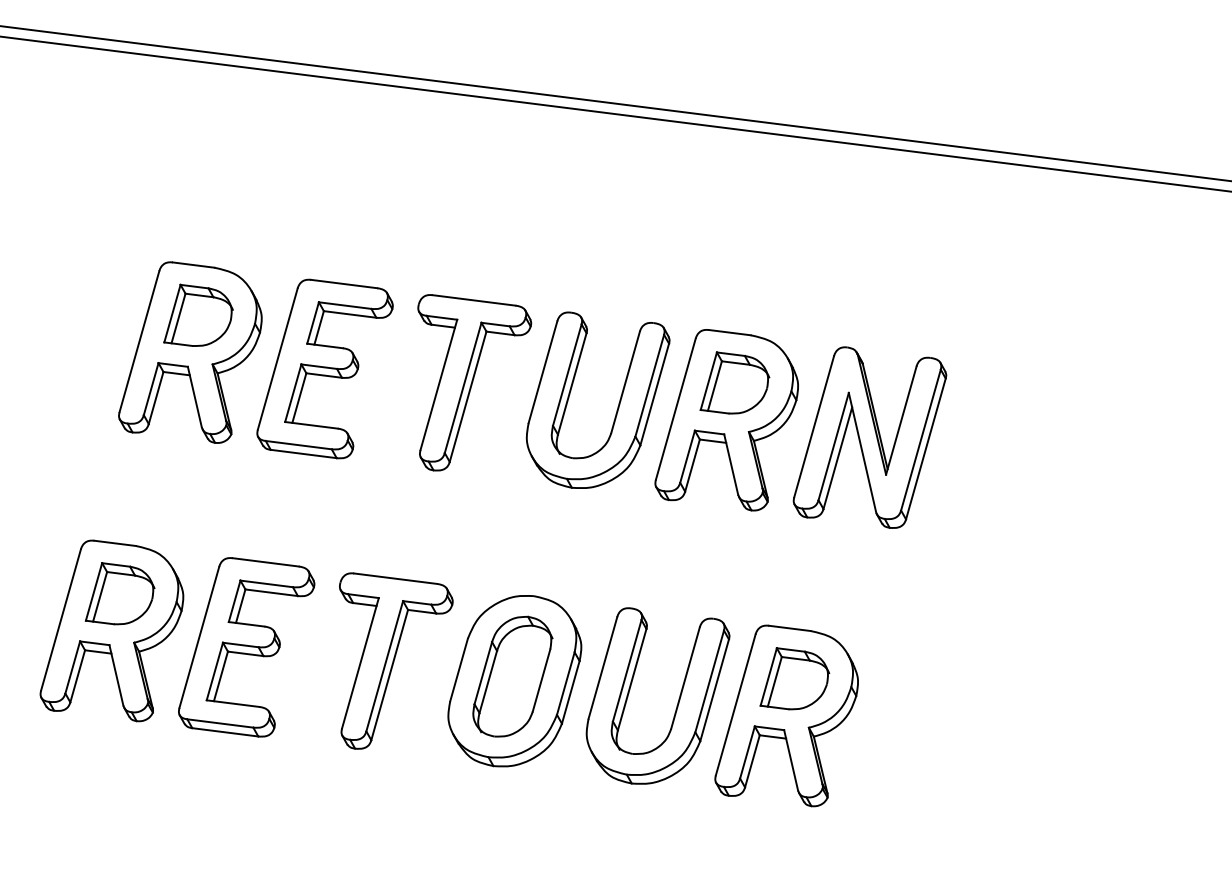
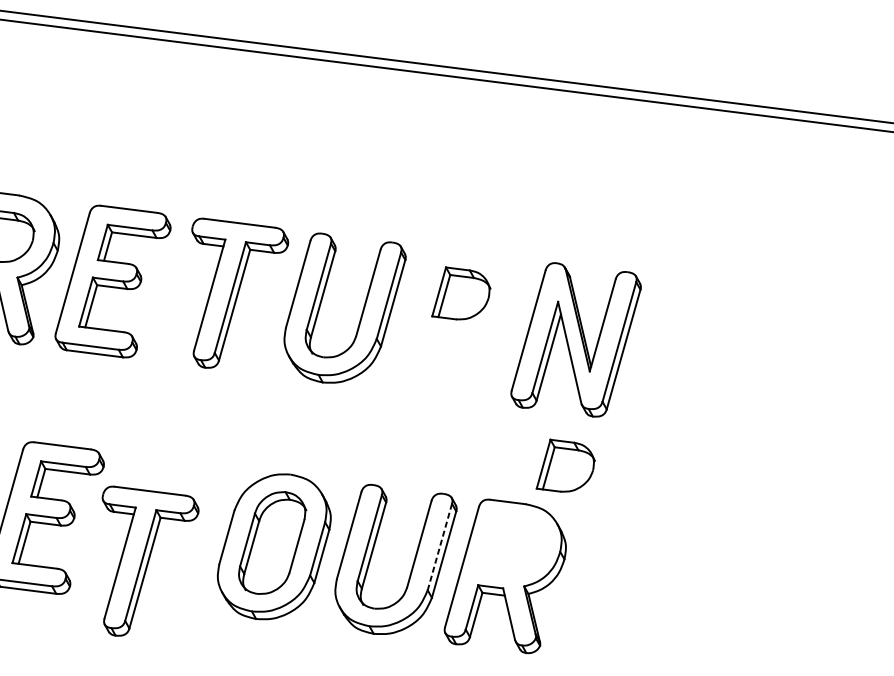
part: (726, 420) -> (454, 325), removed
part: (396, 660) -> (150, 560), moved
part: (794, 678) -> (565, 465), moved
line: (709, 681) -> (439, 547), solid -> dashed

